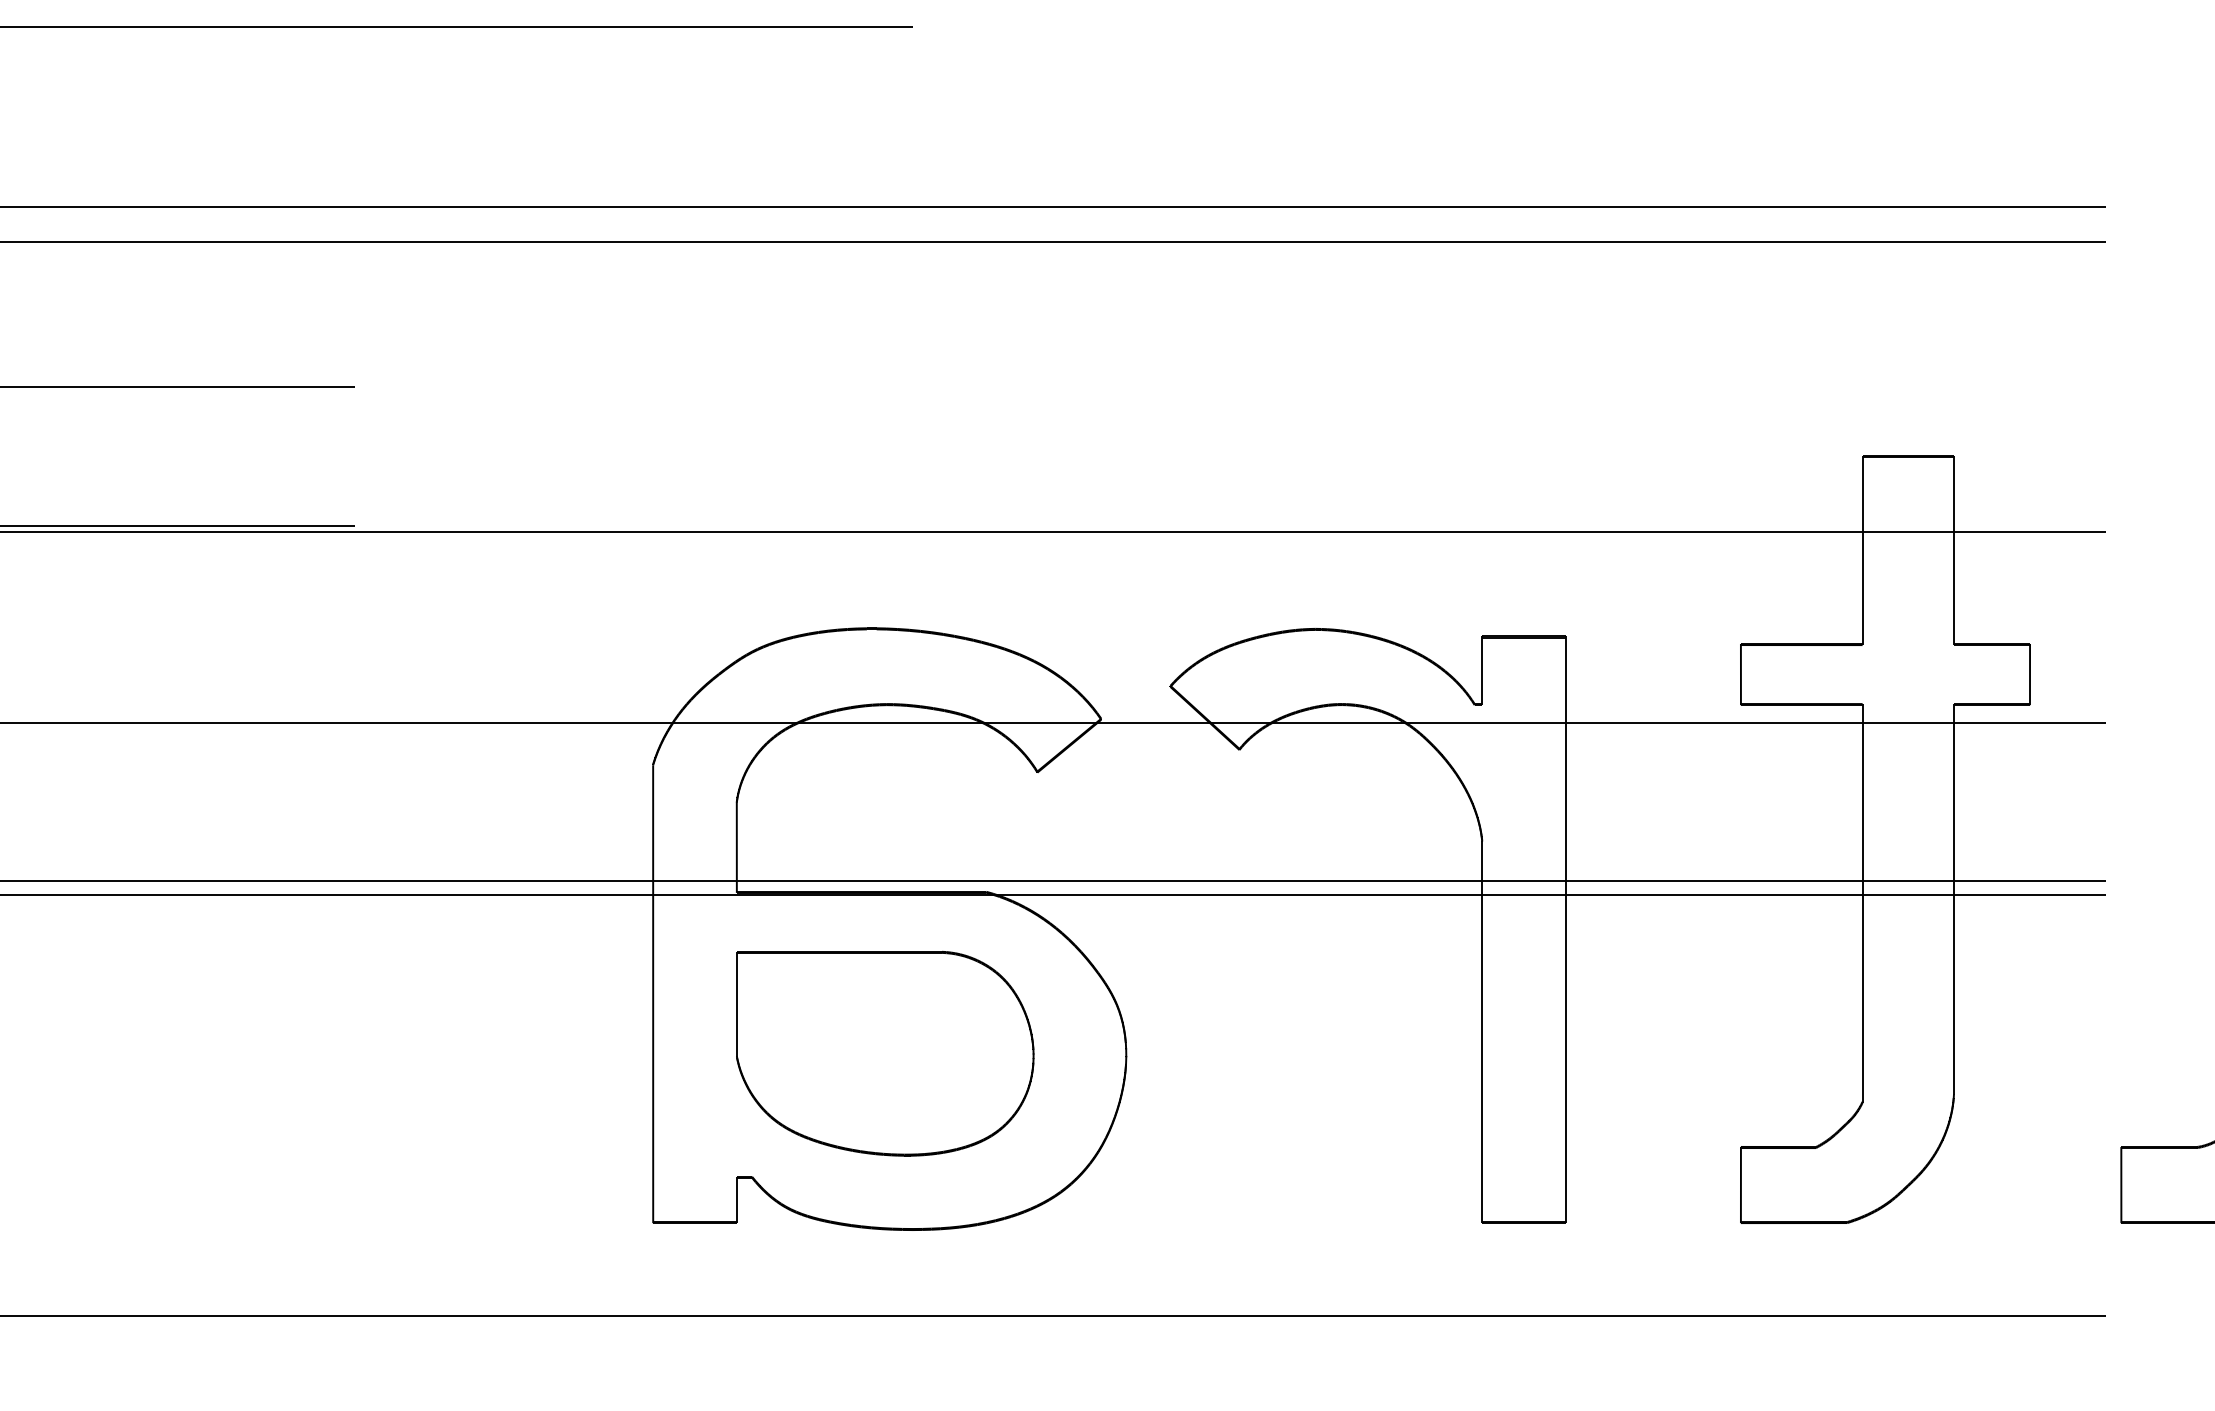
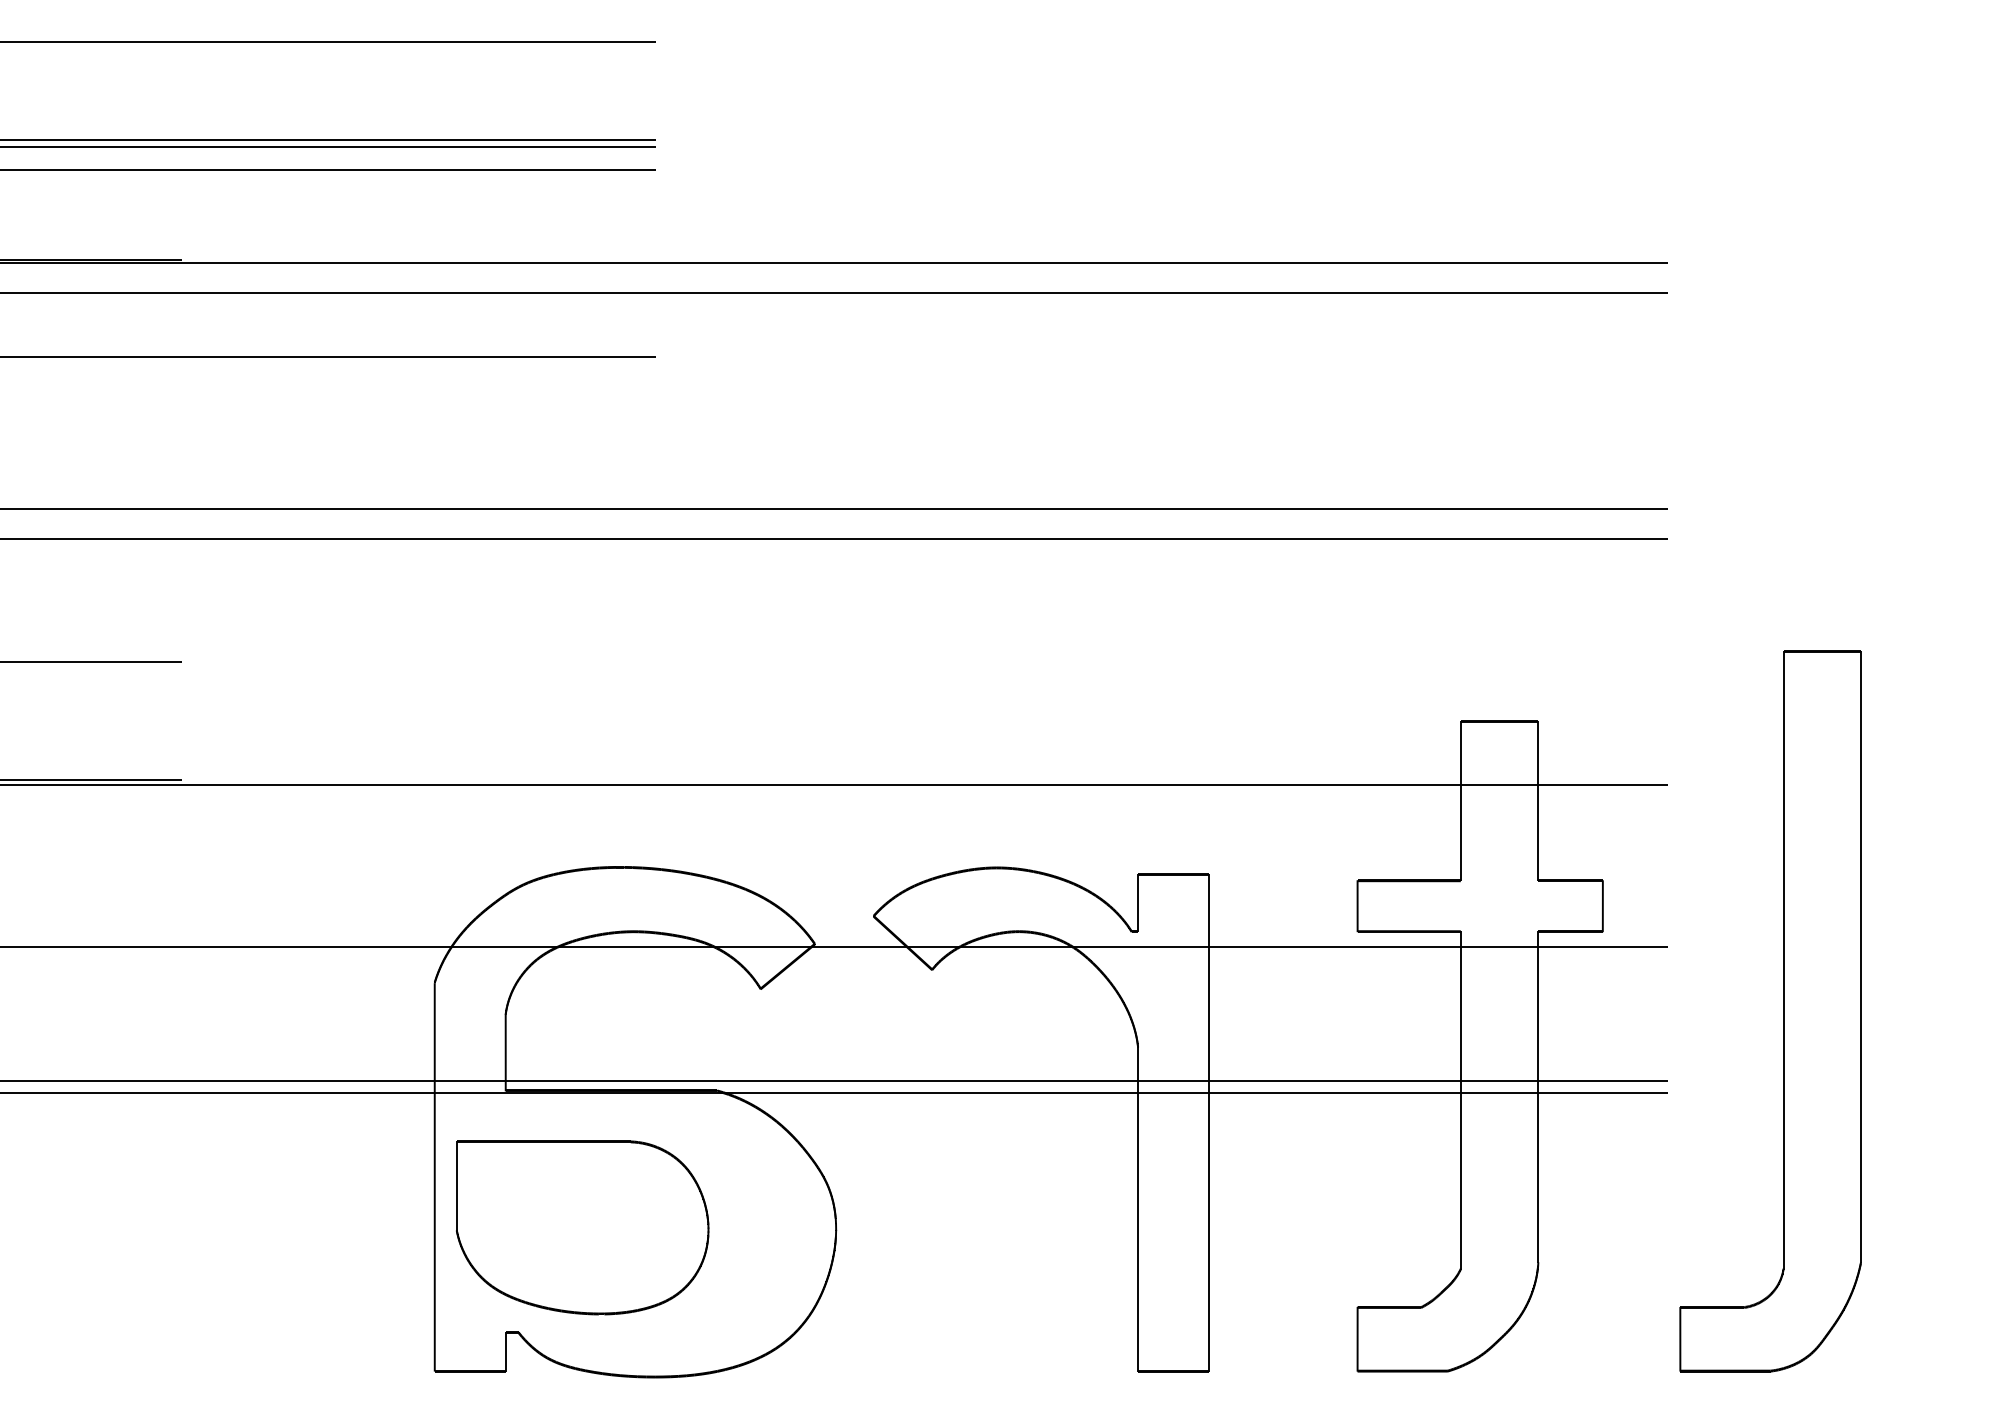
part: (885, 1053) -> (582, 1227), moved

